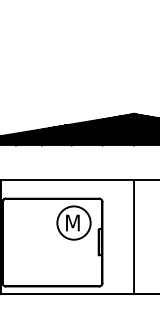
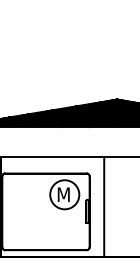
line: (134, 236) -> (104, 206), moved

